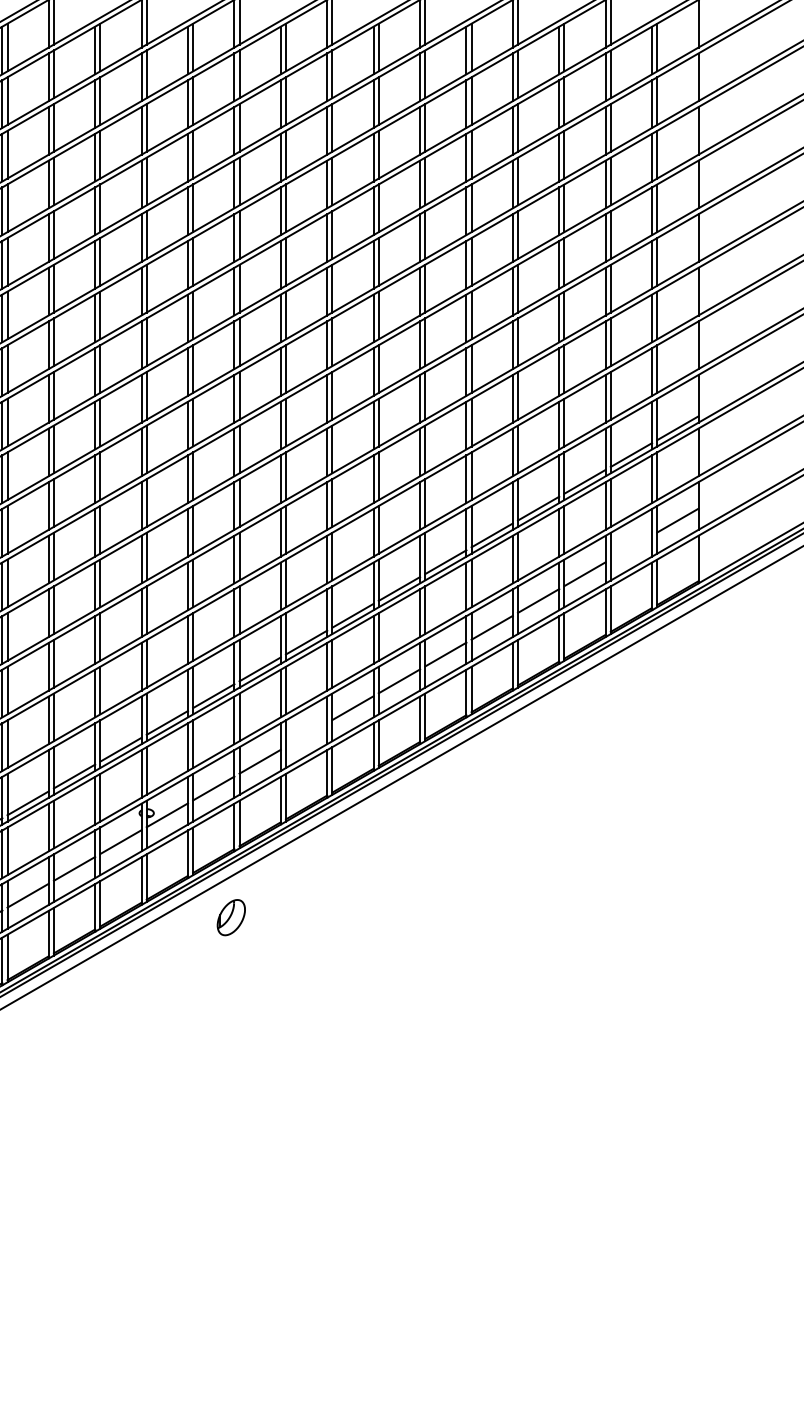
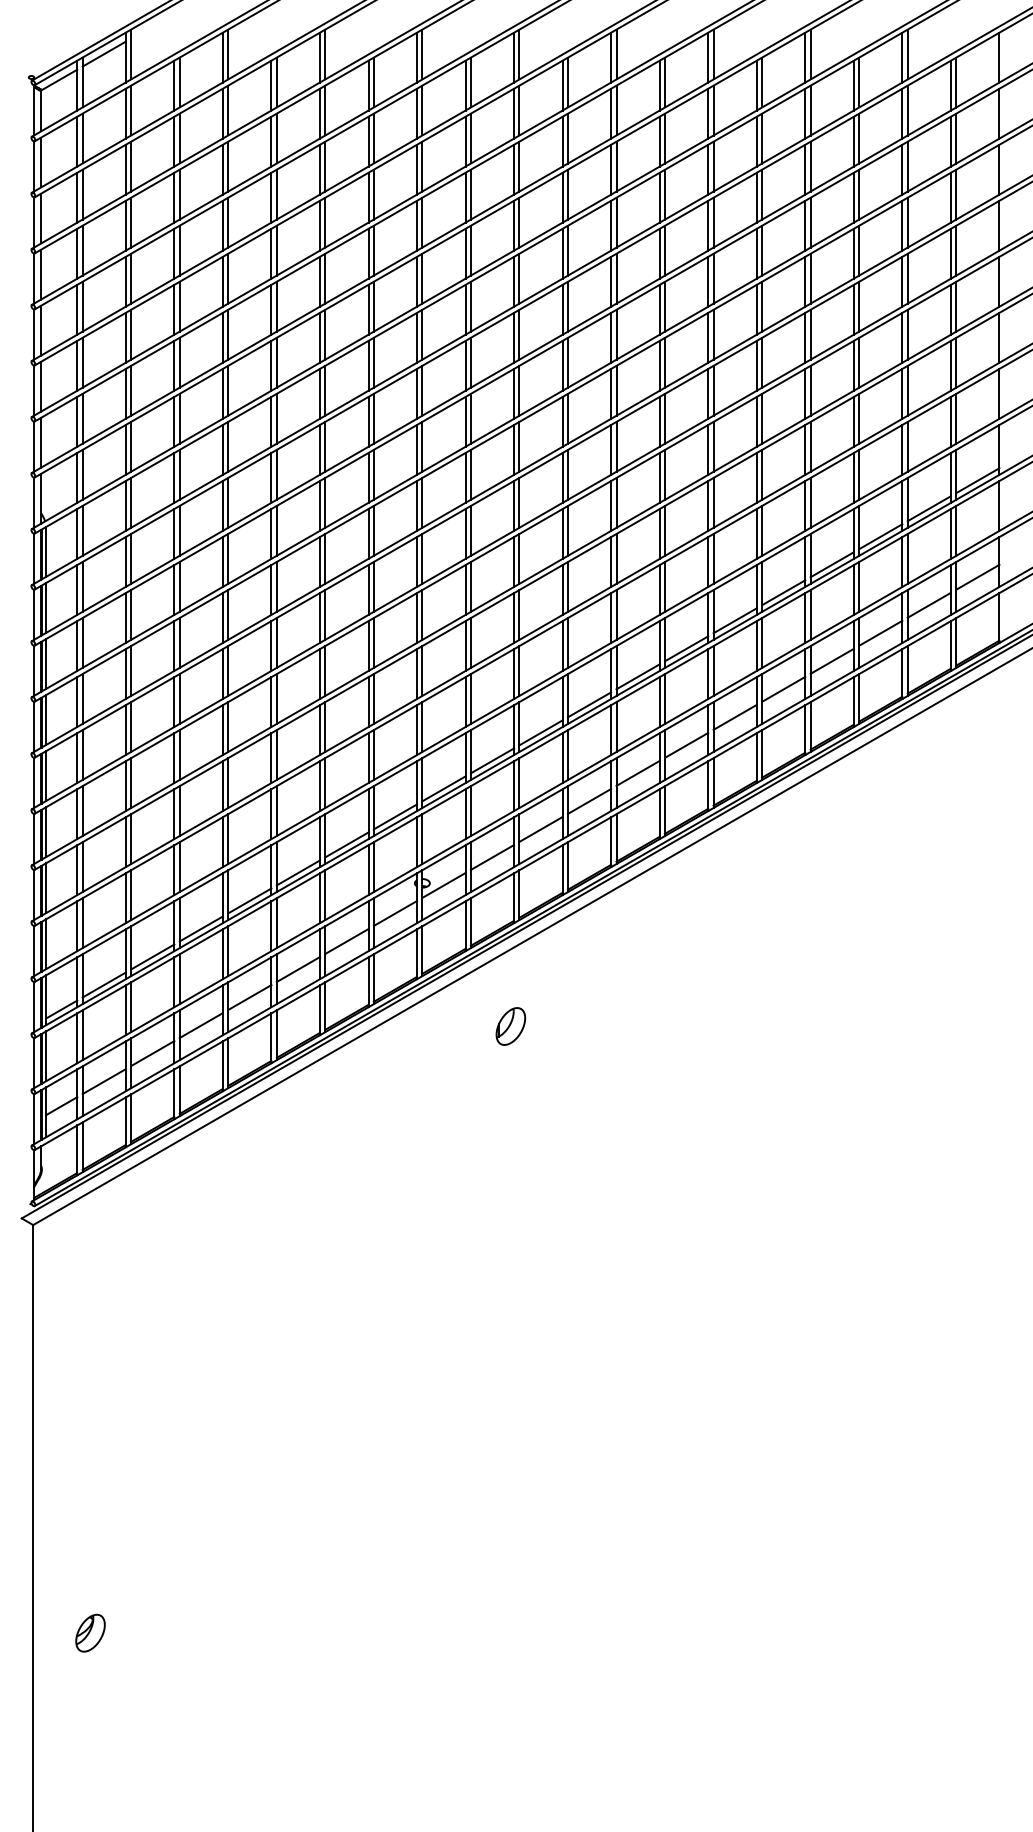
line: (630, 546) -> (928, 604), added
line: (306, 734) -> (589, 800), added
part: (230, 917) -> (510, 1026), moved

